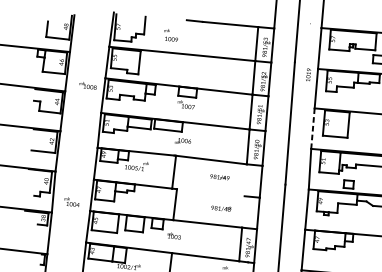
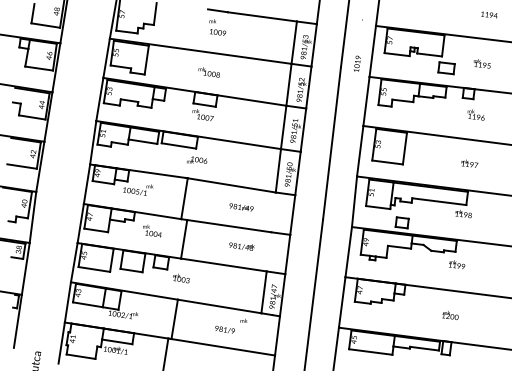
text: (171, 35) -> (217, 27), moved
text: (308, 74) -> (357, 63), moved
text: (87, 85) -> (208, 72), moved
line: (313, 128) -> (360, 151), dashed -> solid
line: (210, 192) -> (229, 226), added
text: (72, 201) -> (152, 230), moved

